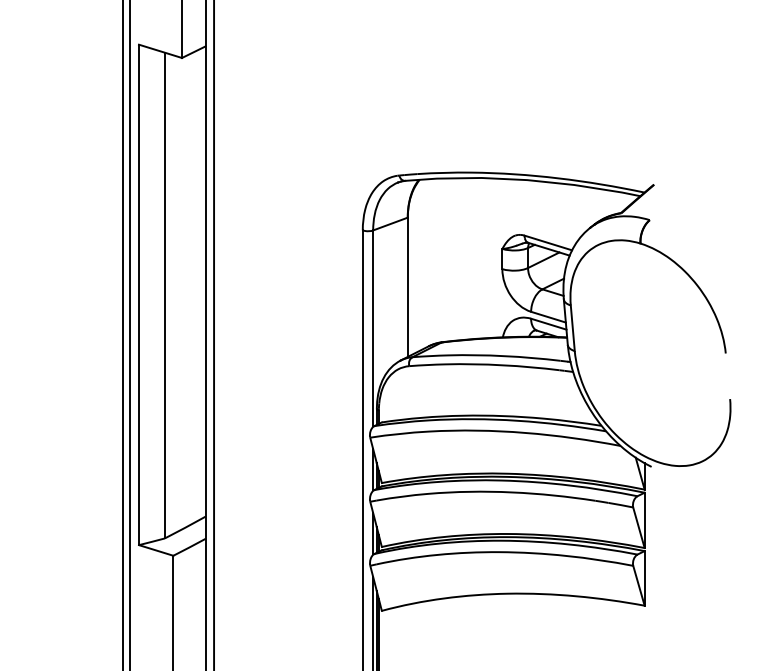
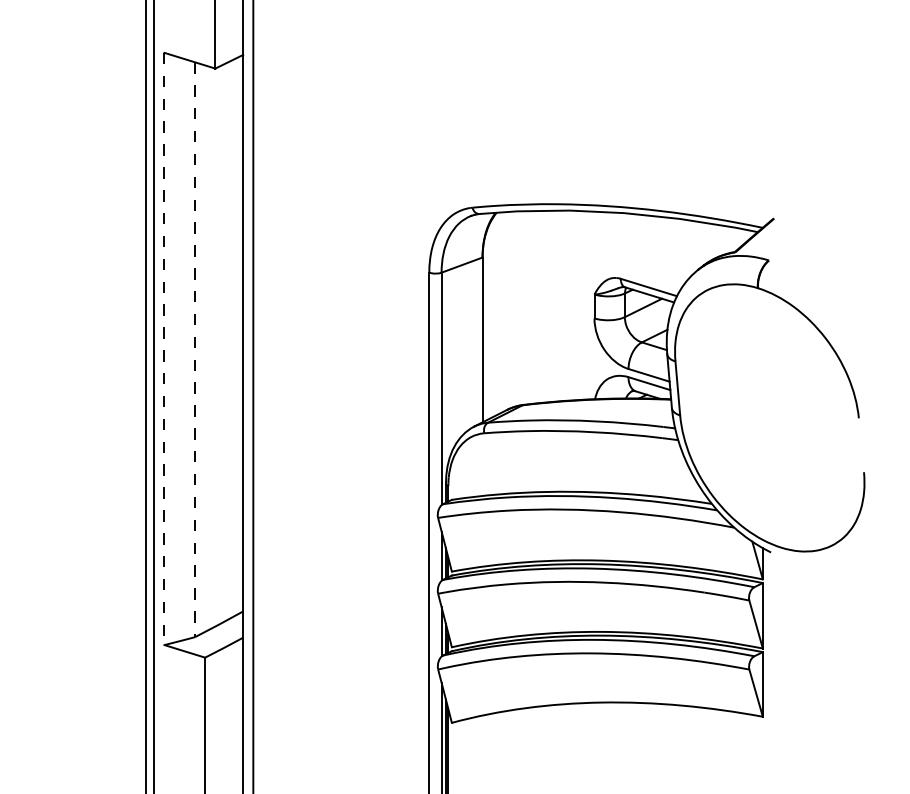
line: (138, 295) -> (163, 349), solid -> dashed
line: (164, 295) -> (194, 349), solid -> dashed

